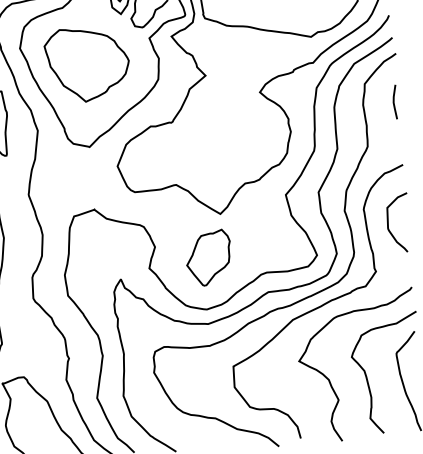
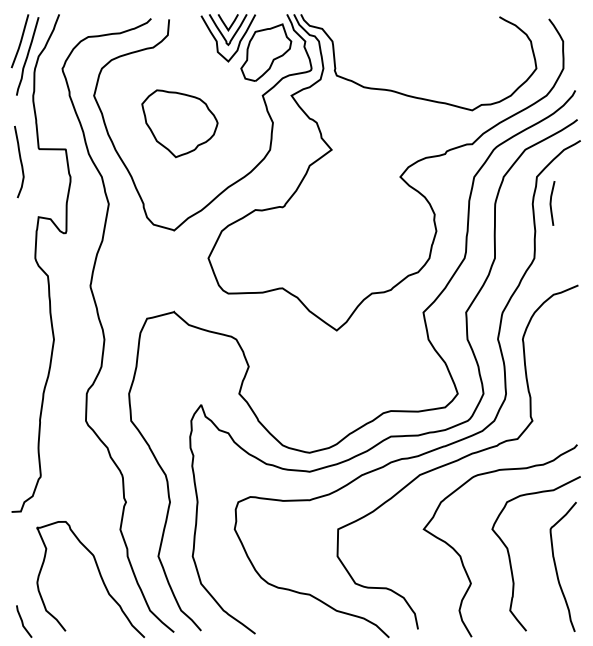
part: (87, 64) -> (179, 123), size x0.7
line: (394, 102) -> (551, 203), moved
curve: (388, 223) -> (553, 360), removed
part: (208, 258) -> (316, 386), removed

